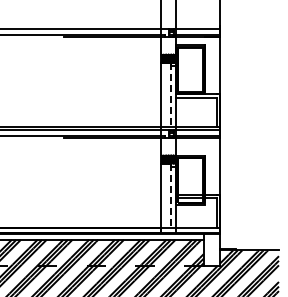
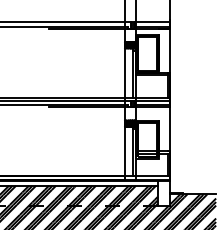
line: (171, 95) -> (132, 73), dashed -> solid
line: (171, 196) -> (132, 152), dashed -> solid

